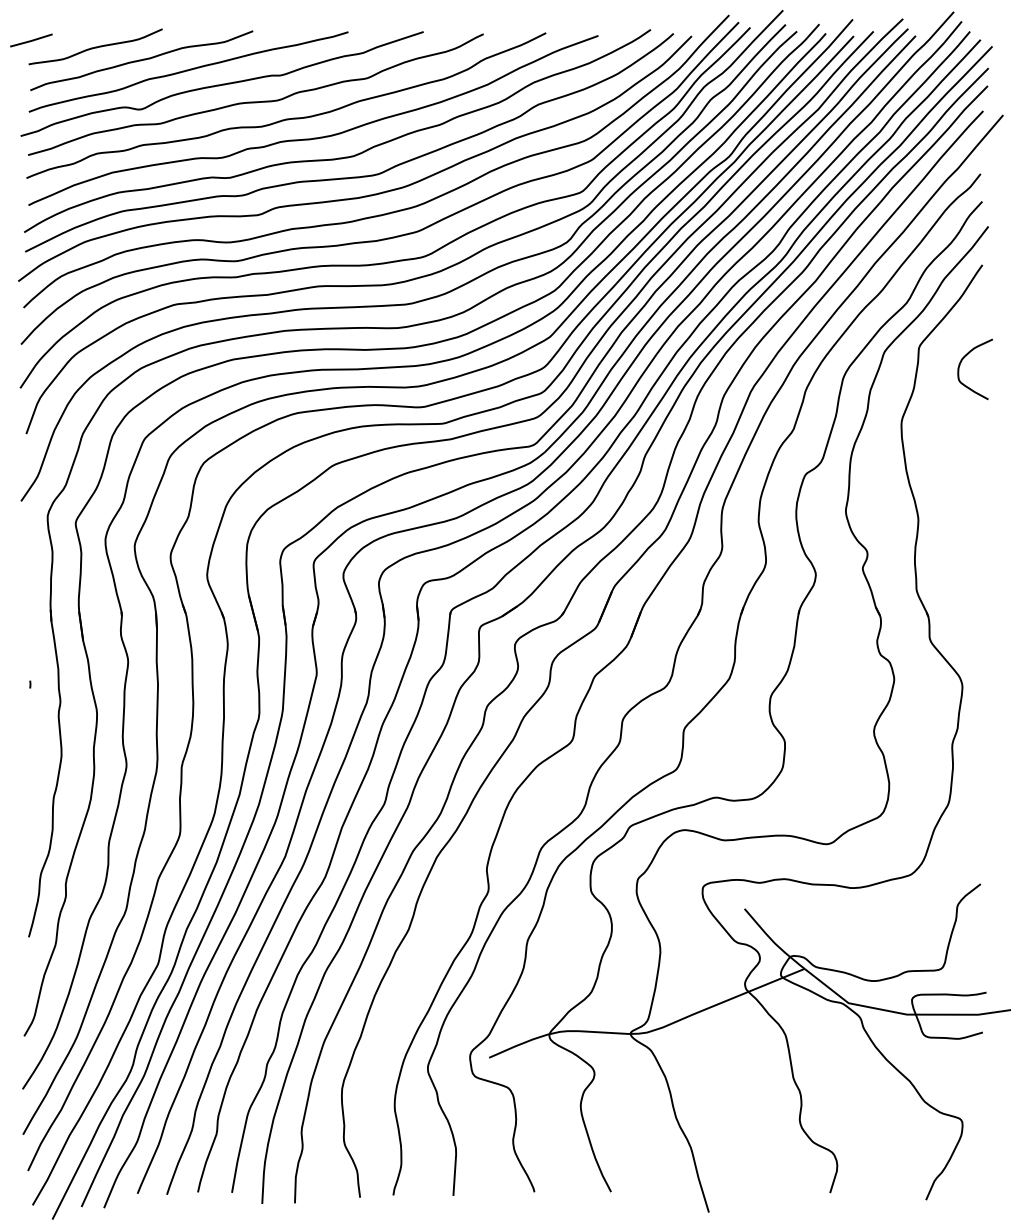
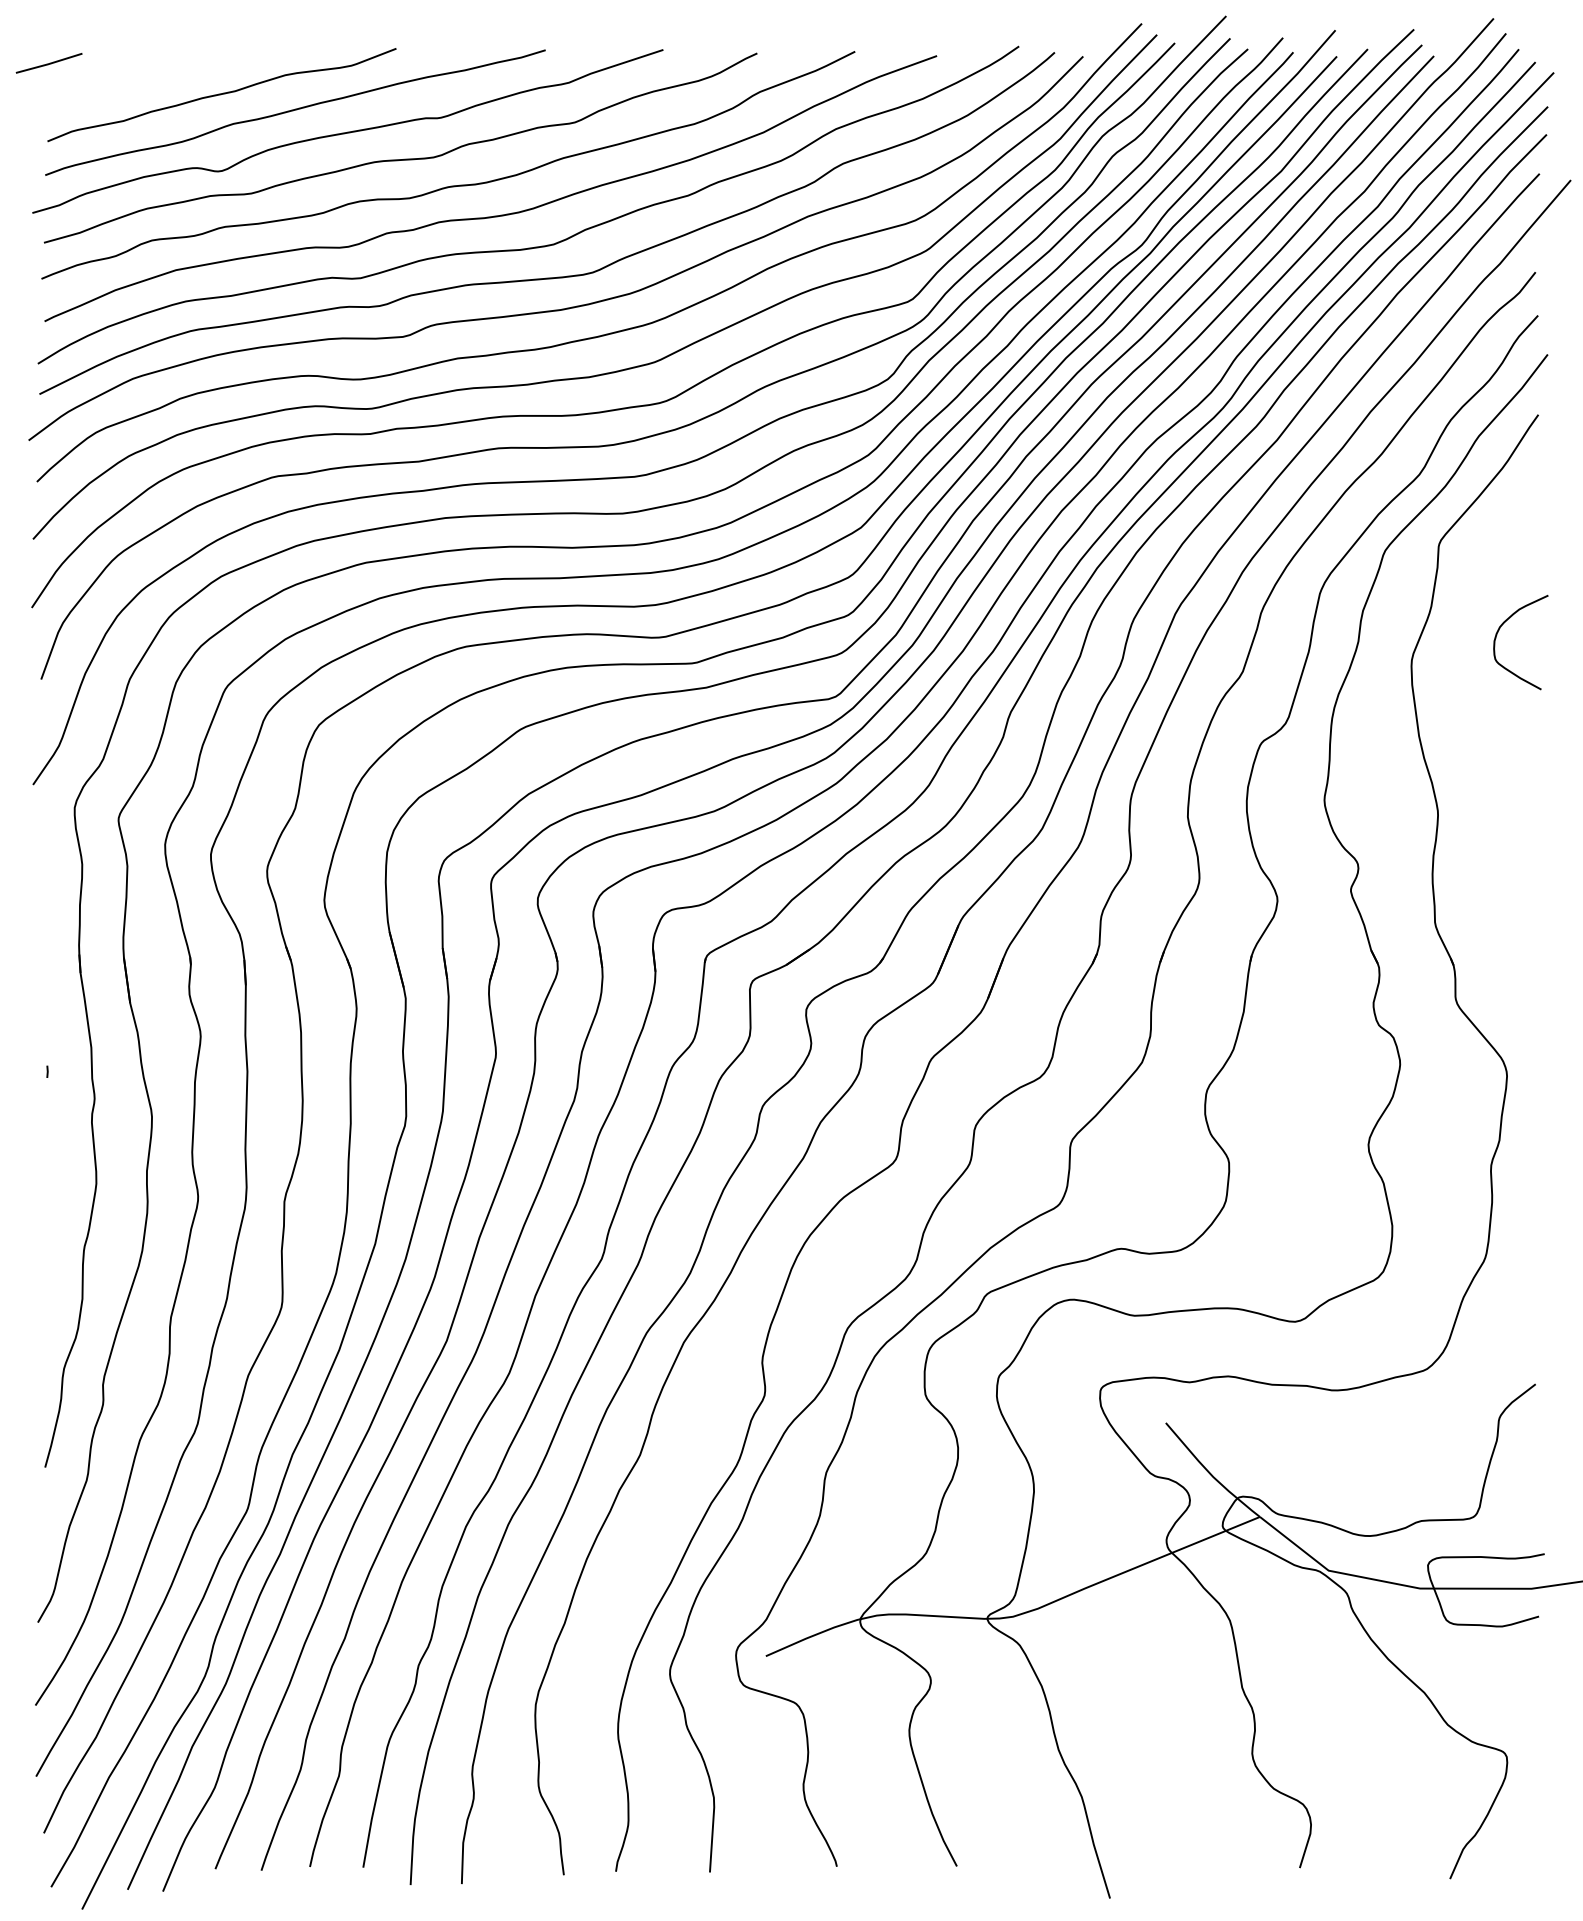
curve: (95, 46) -> (149, 72), removed
curve: (961, 363) -> (1499, 633), moved

